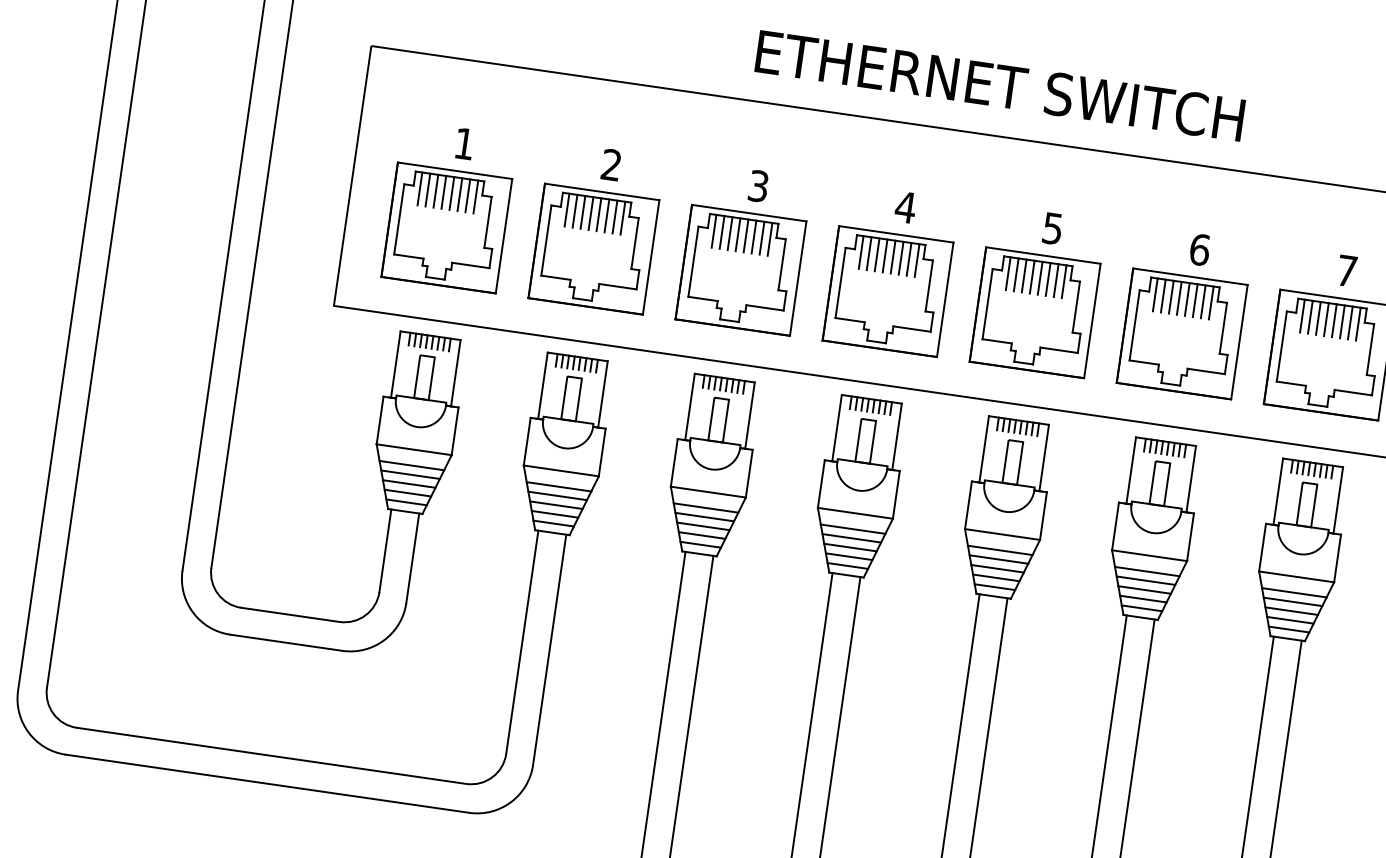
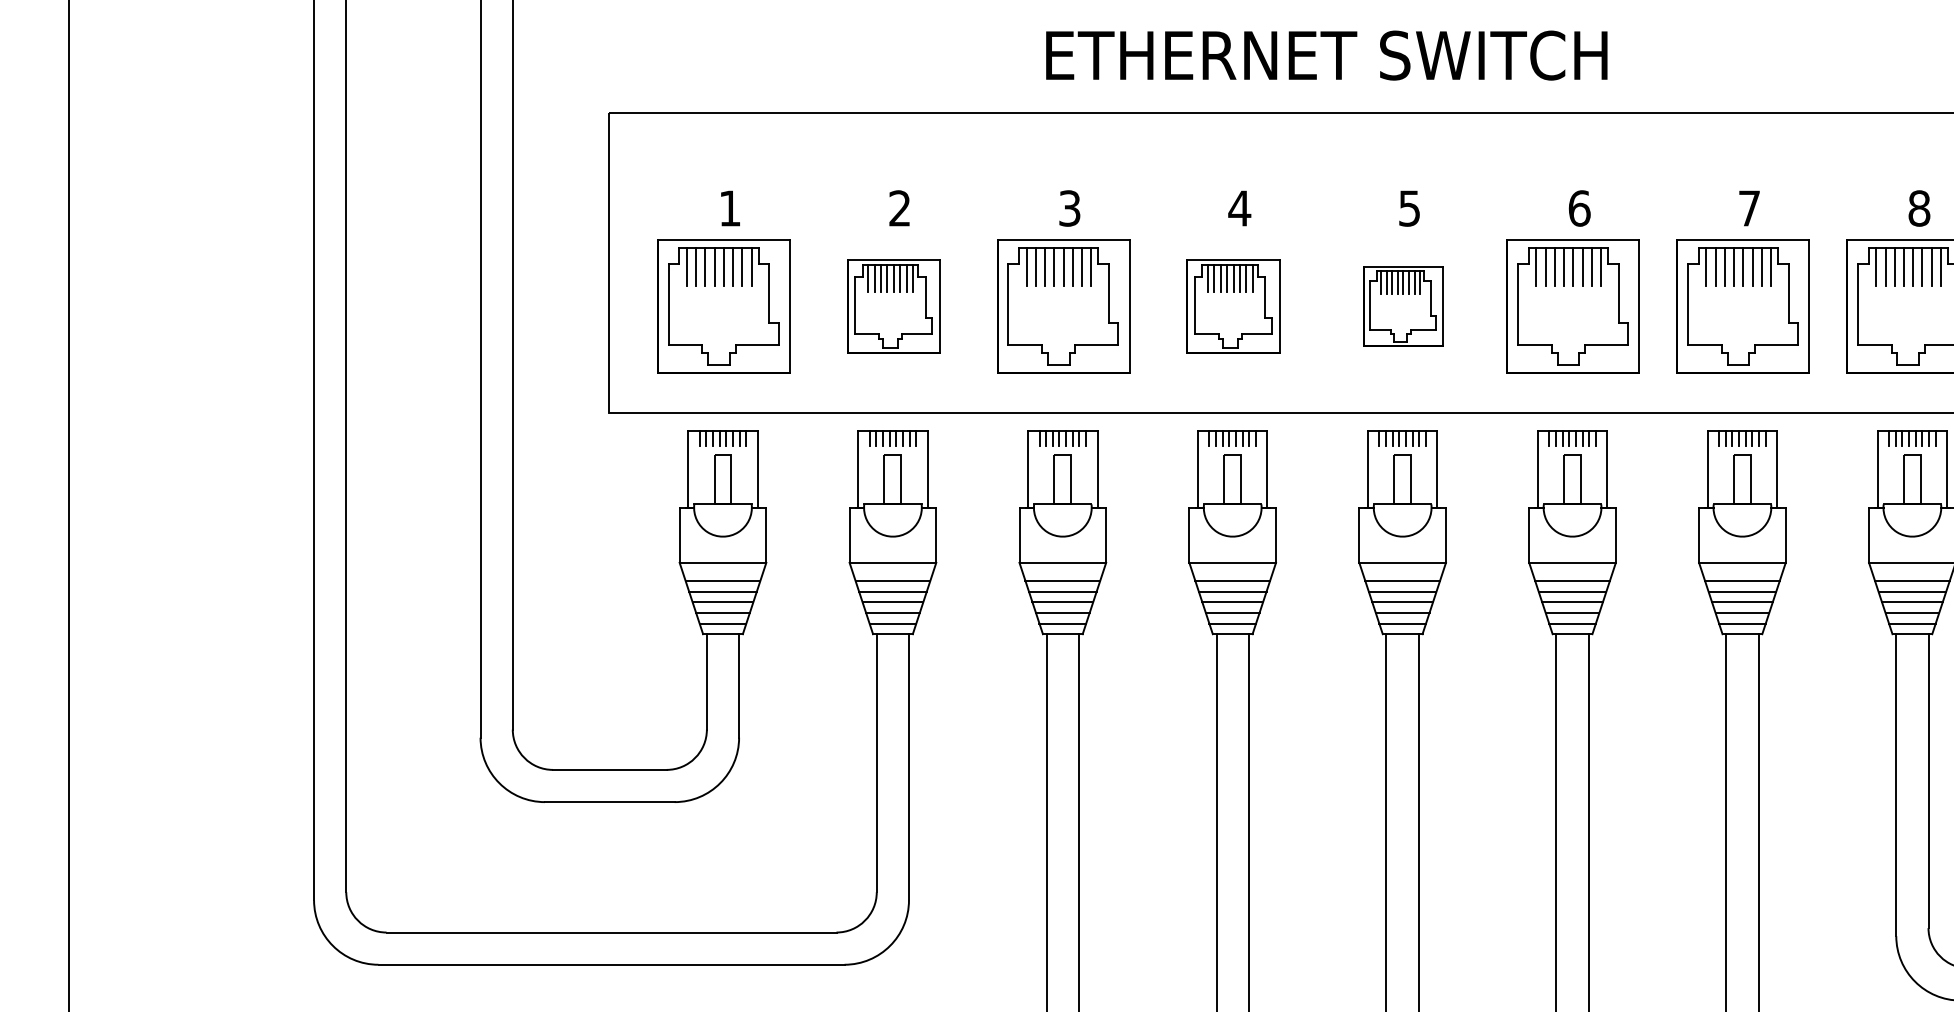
part: (593, 249) -> (893, 306), size x0.7
part: (888, 291) -> (1233, 306), size x0.7
part: (1035, 312) -> (1403, 306), size x0.6

